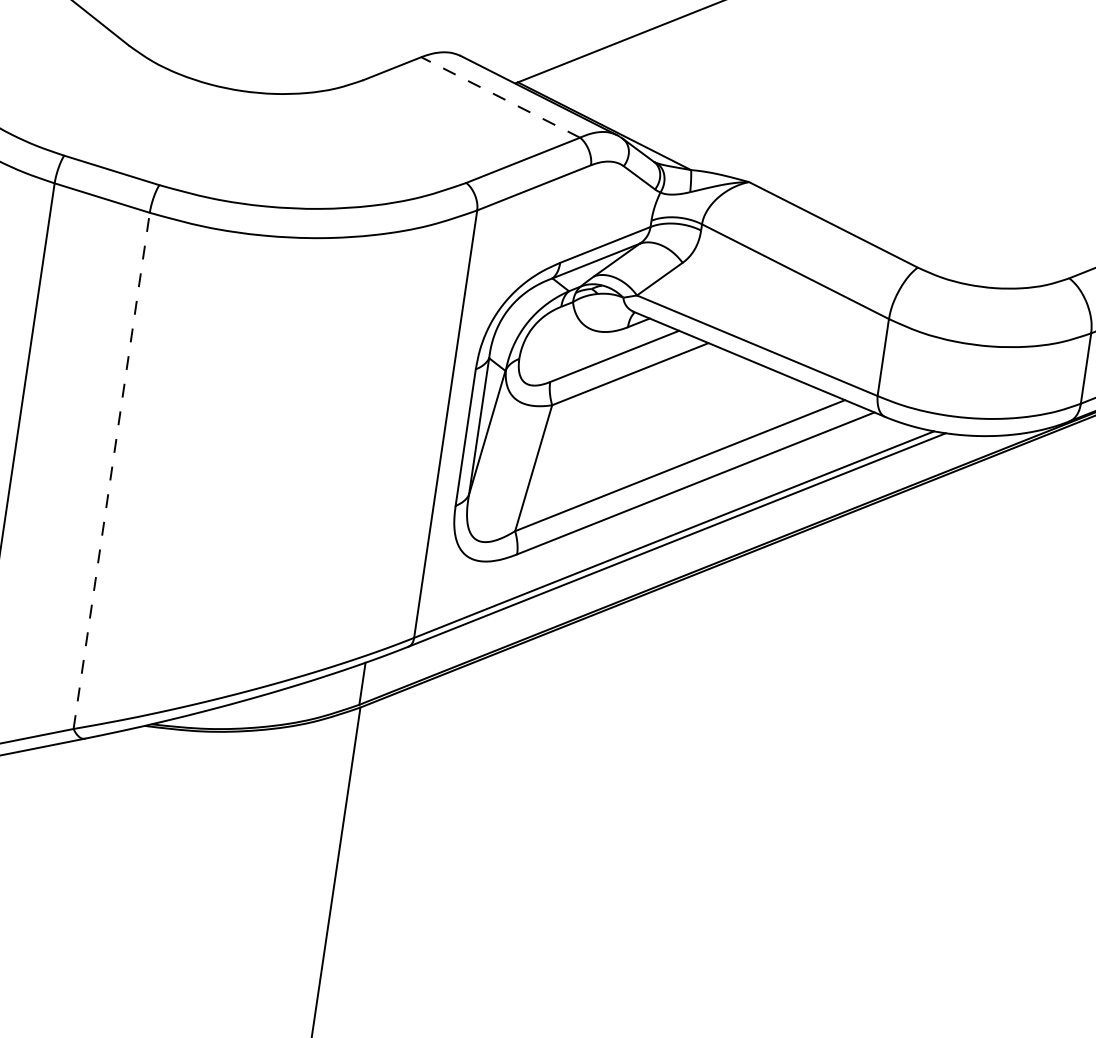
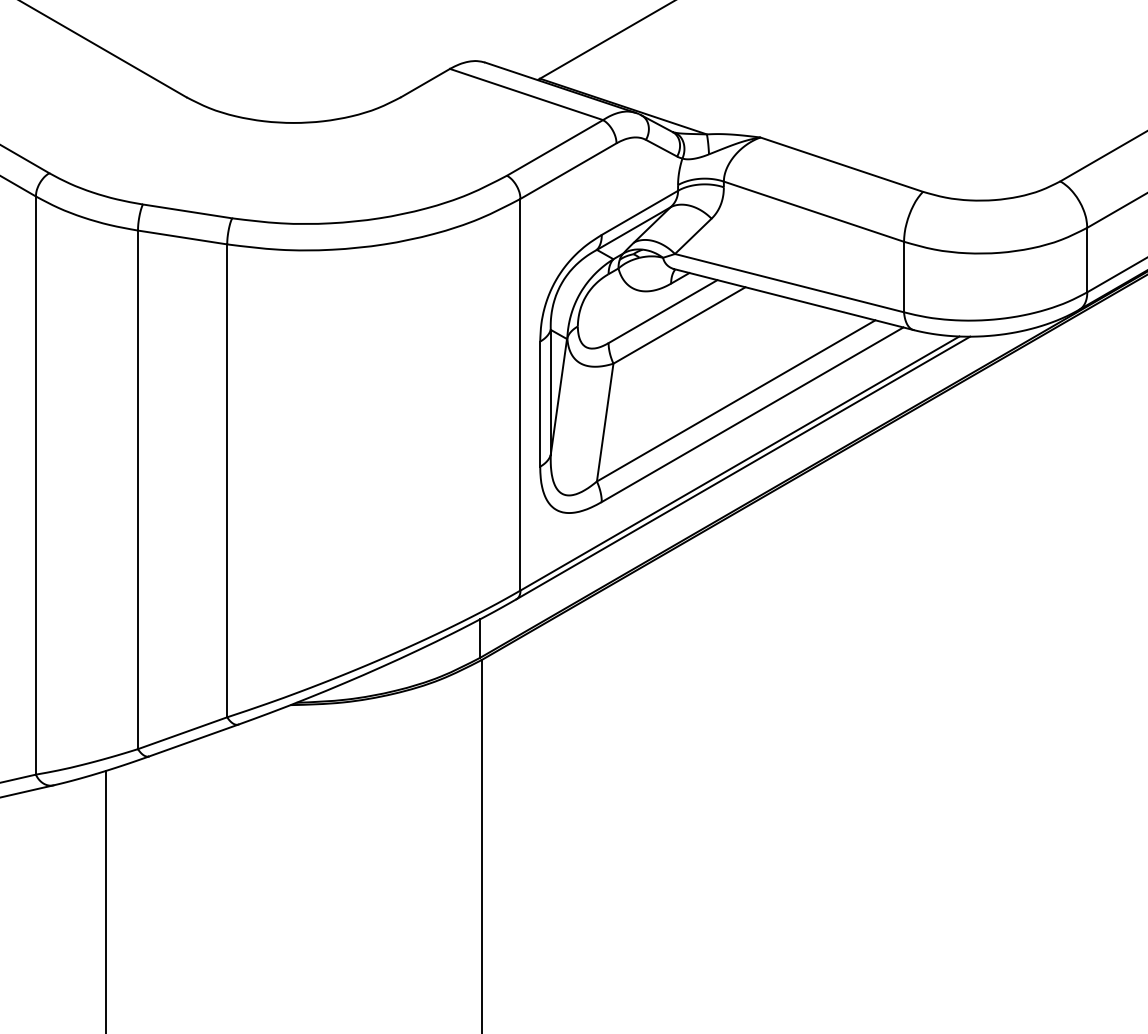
line: (500, 97) -> (526, 94), dashed -> solid
line: (112, 470) -> (227, 480), dashed -> solid

